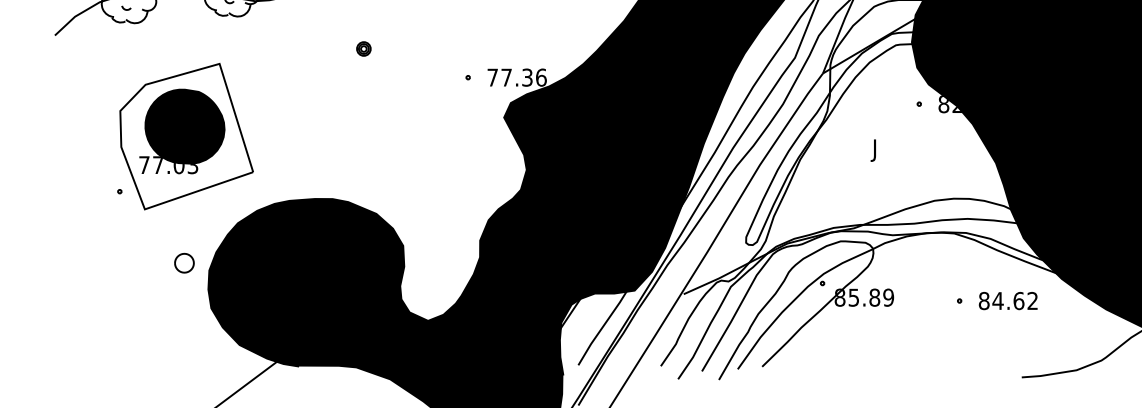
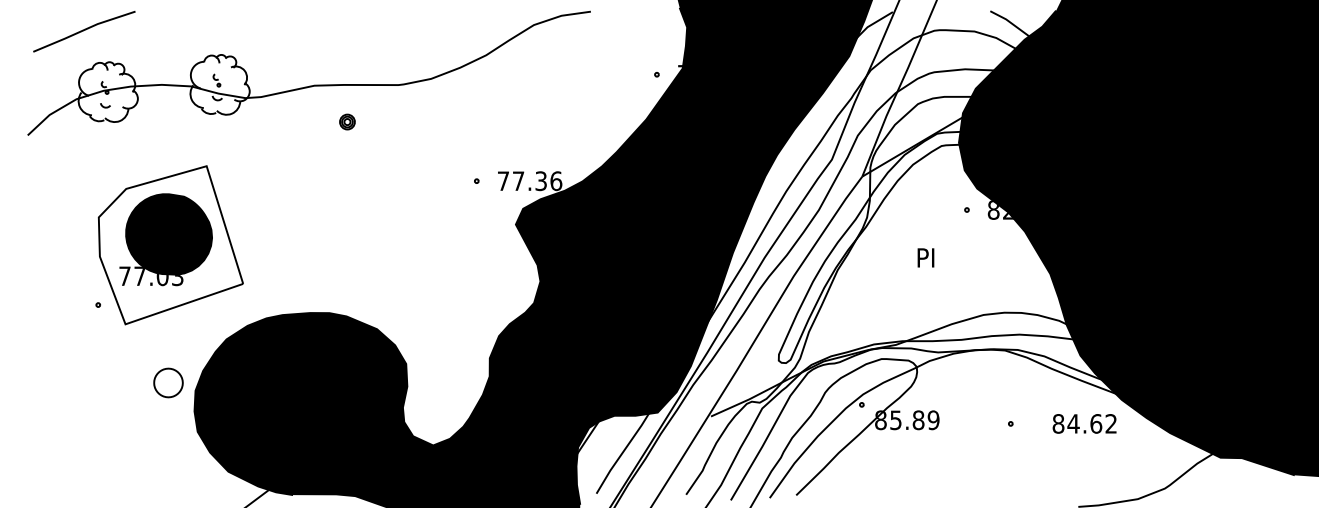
part: (363, 48) -> (347, 121), moved
text: (880, 150) -> (924, 260), J -> PI
part: (184, 262) -> (168, 382), size x1.4
text: (1008, 300) -> (1084, 423), moved

